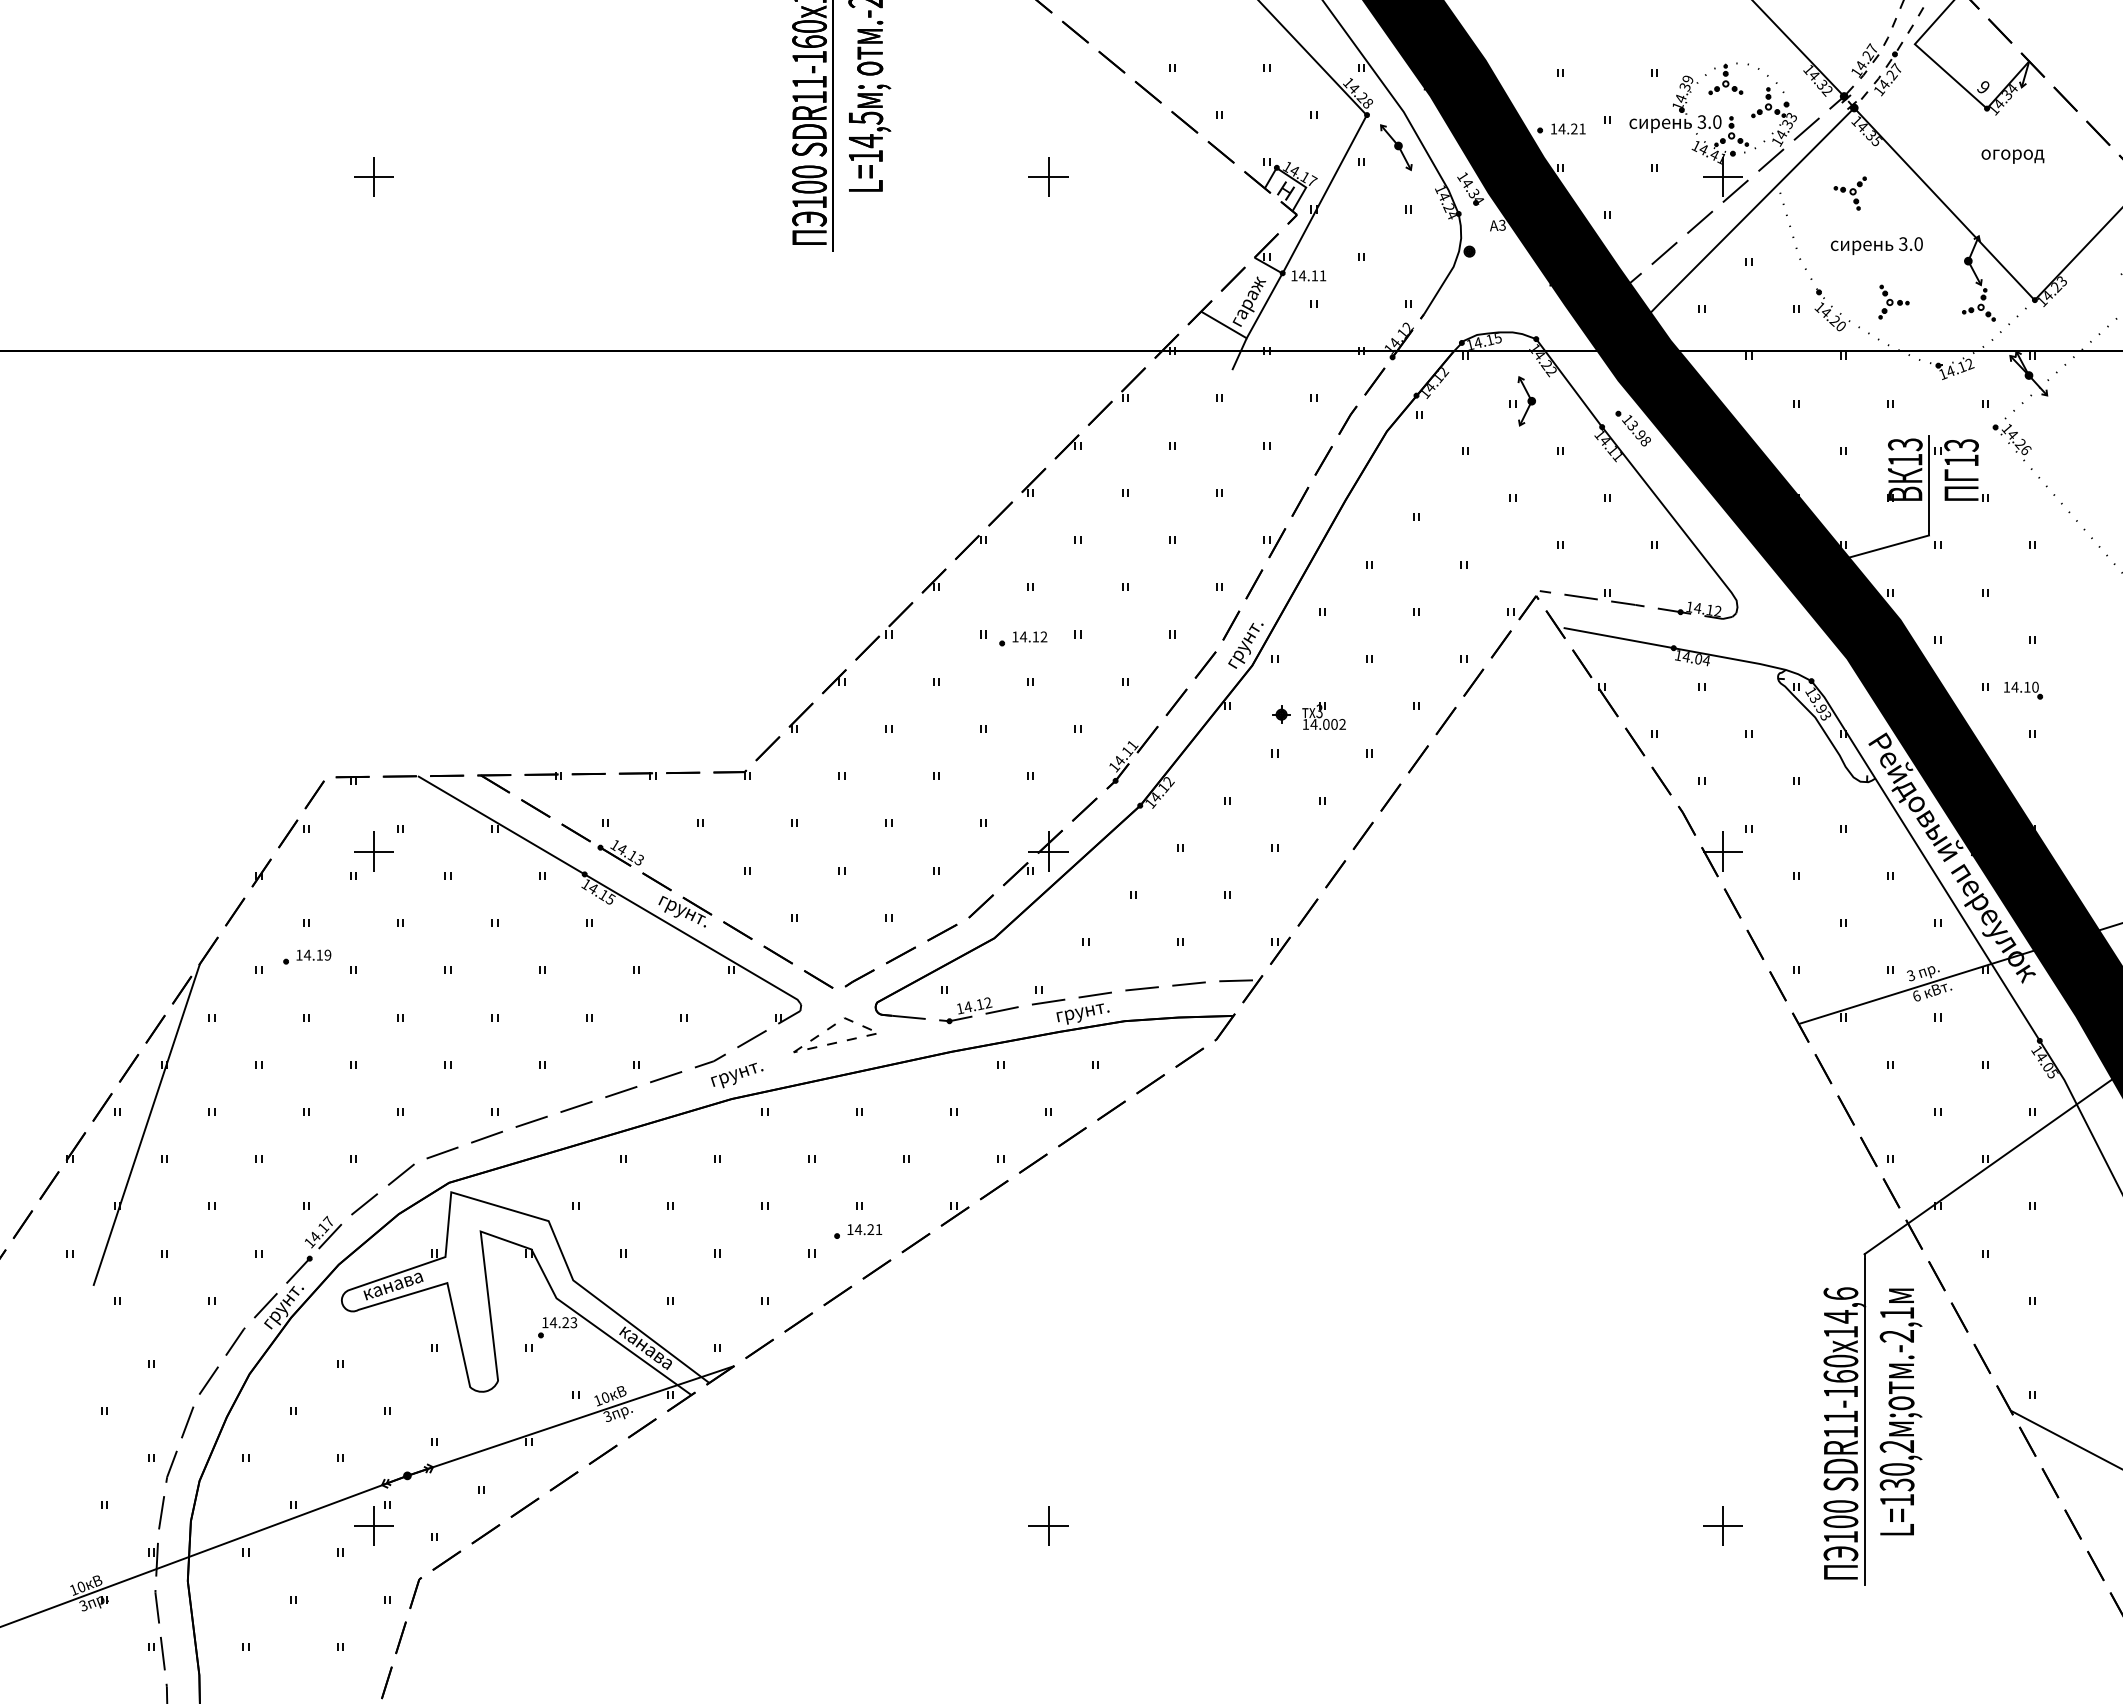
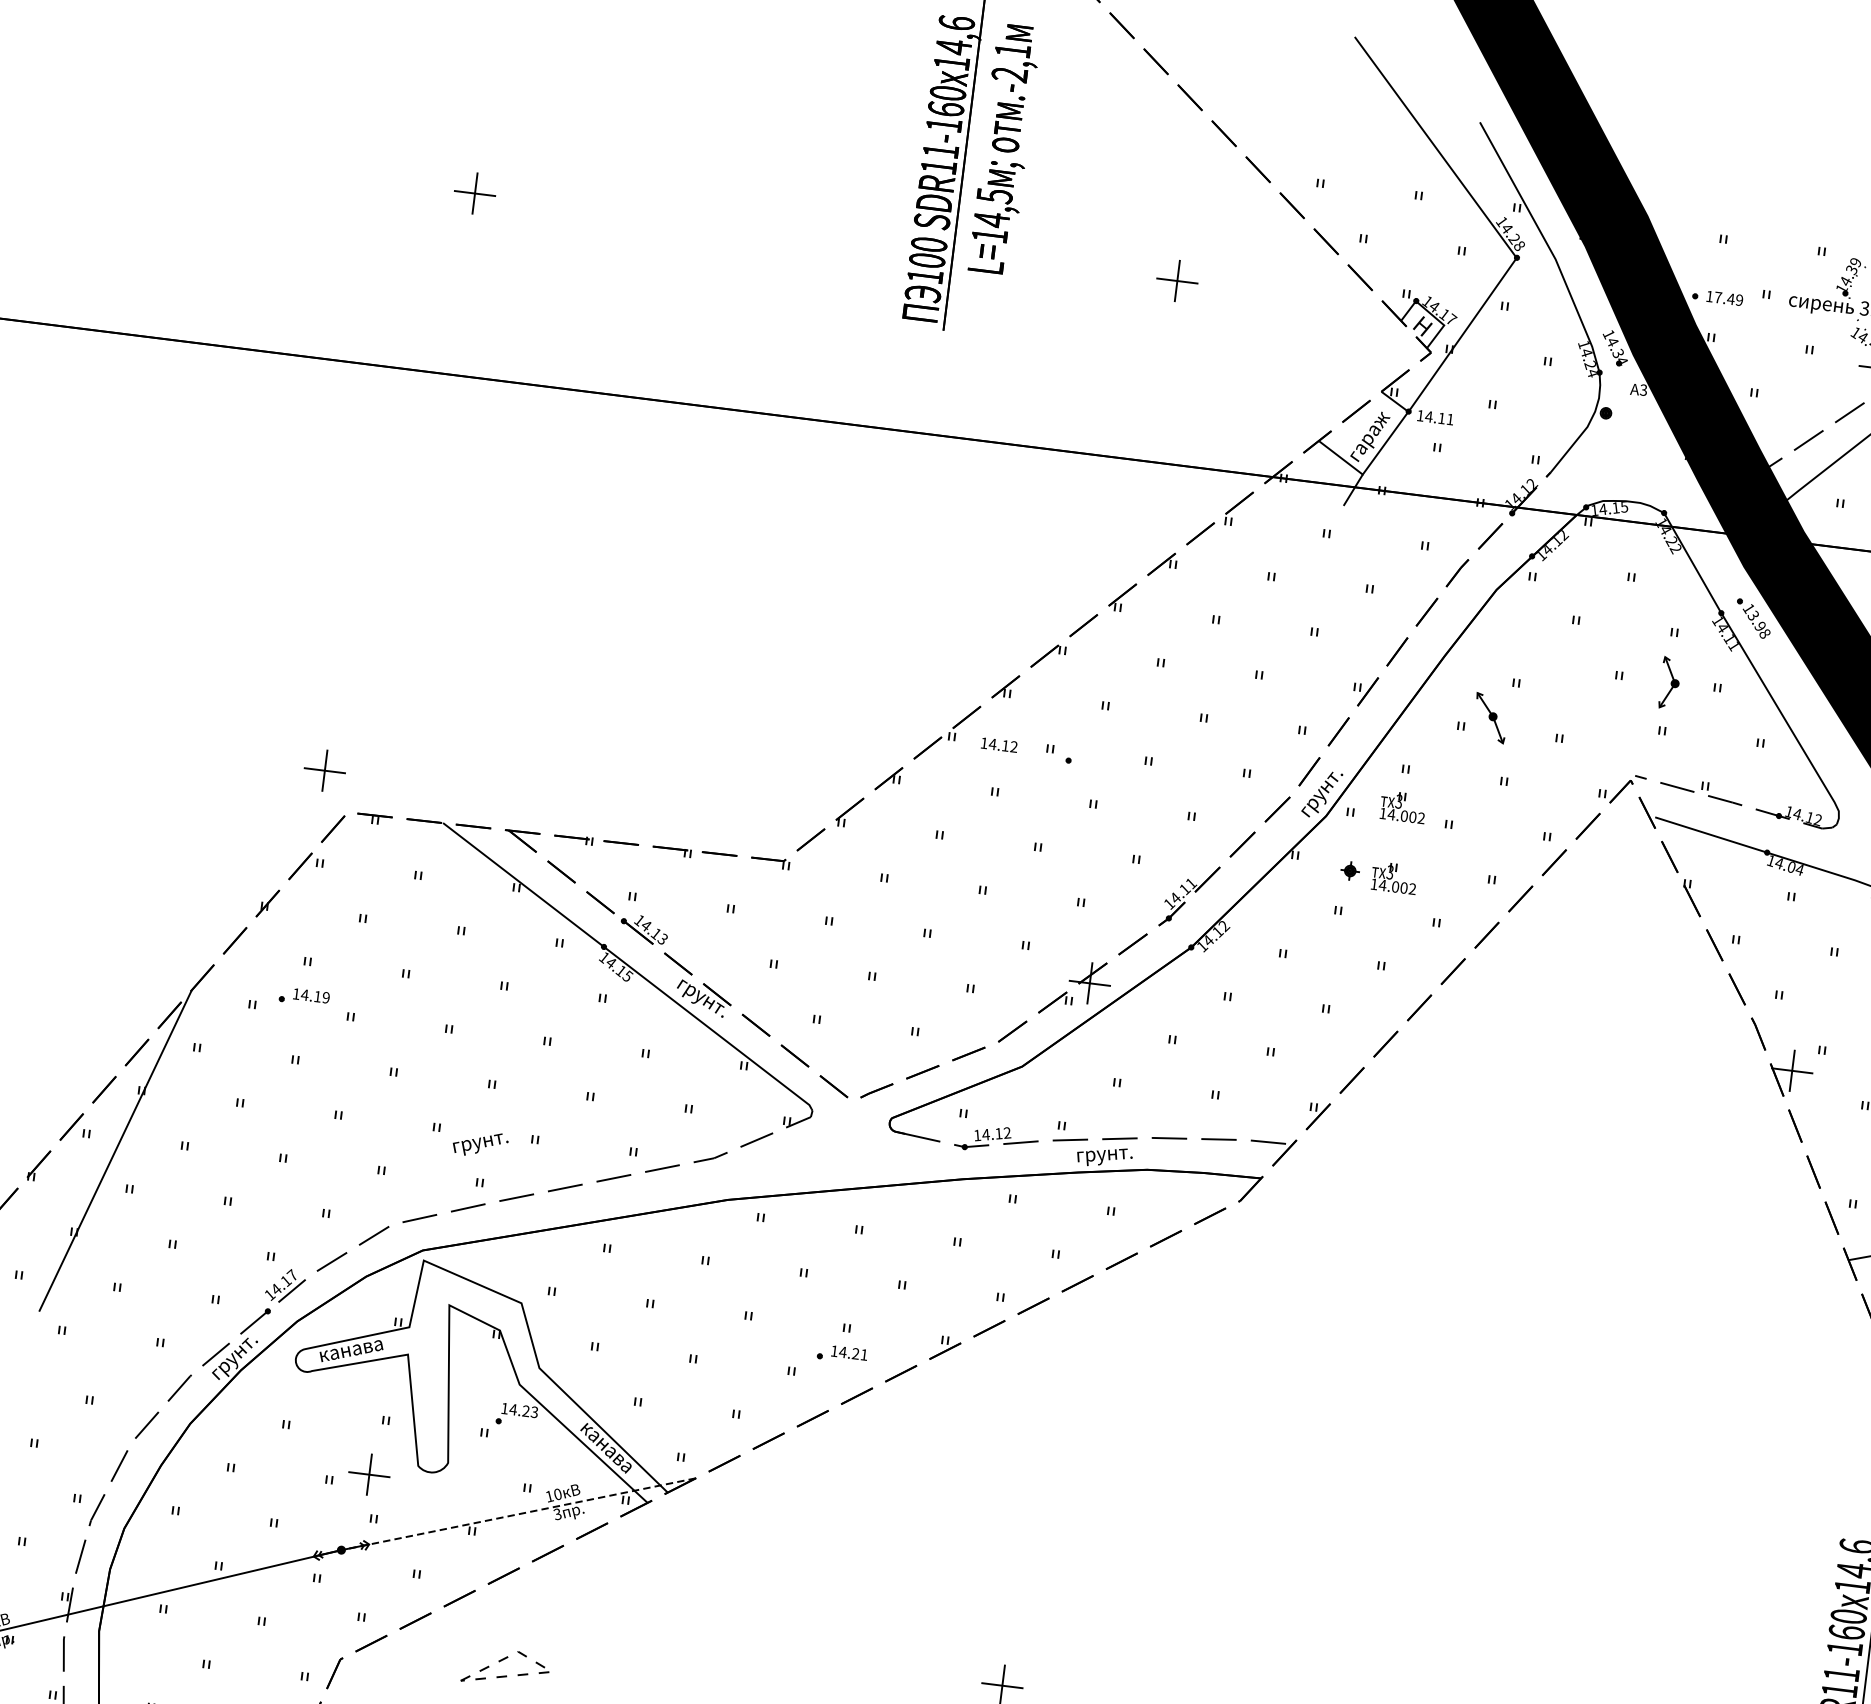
text: (1571, 128) -> (1728, 298), 14.21 -> 17.49
part: (1396, 147) -> (1490, 718), moved
part: (1526, 401) -> (1669, 683), moved
text: (1029, 636) -> (999, 744), moved
part: (1323, 647) -> (1402, 806), added
part: (373, 851) -> (324, 770), moved
part: (836, 1041) -> (506, 1675), moved
text: (737, 1075) -> (480, 1144), moved
line: (570, 1421) -> (518, 1514), solid -> dashed
part: (373, 1525) -> (368, 1473), moved

